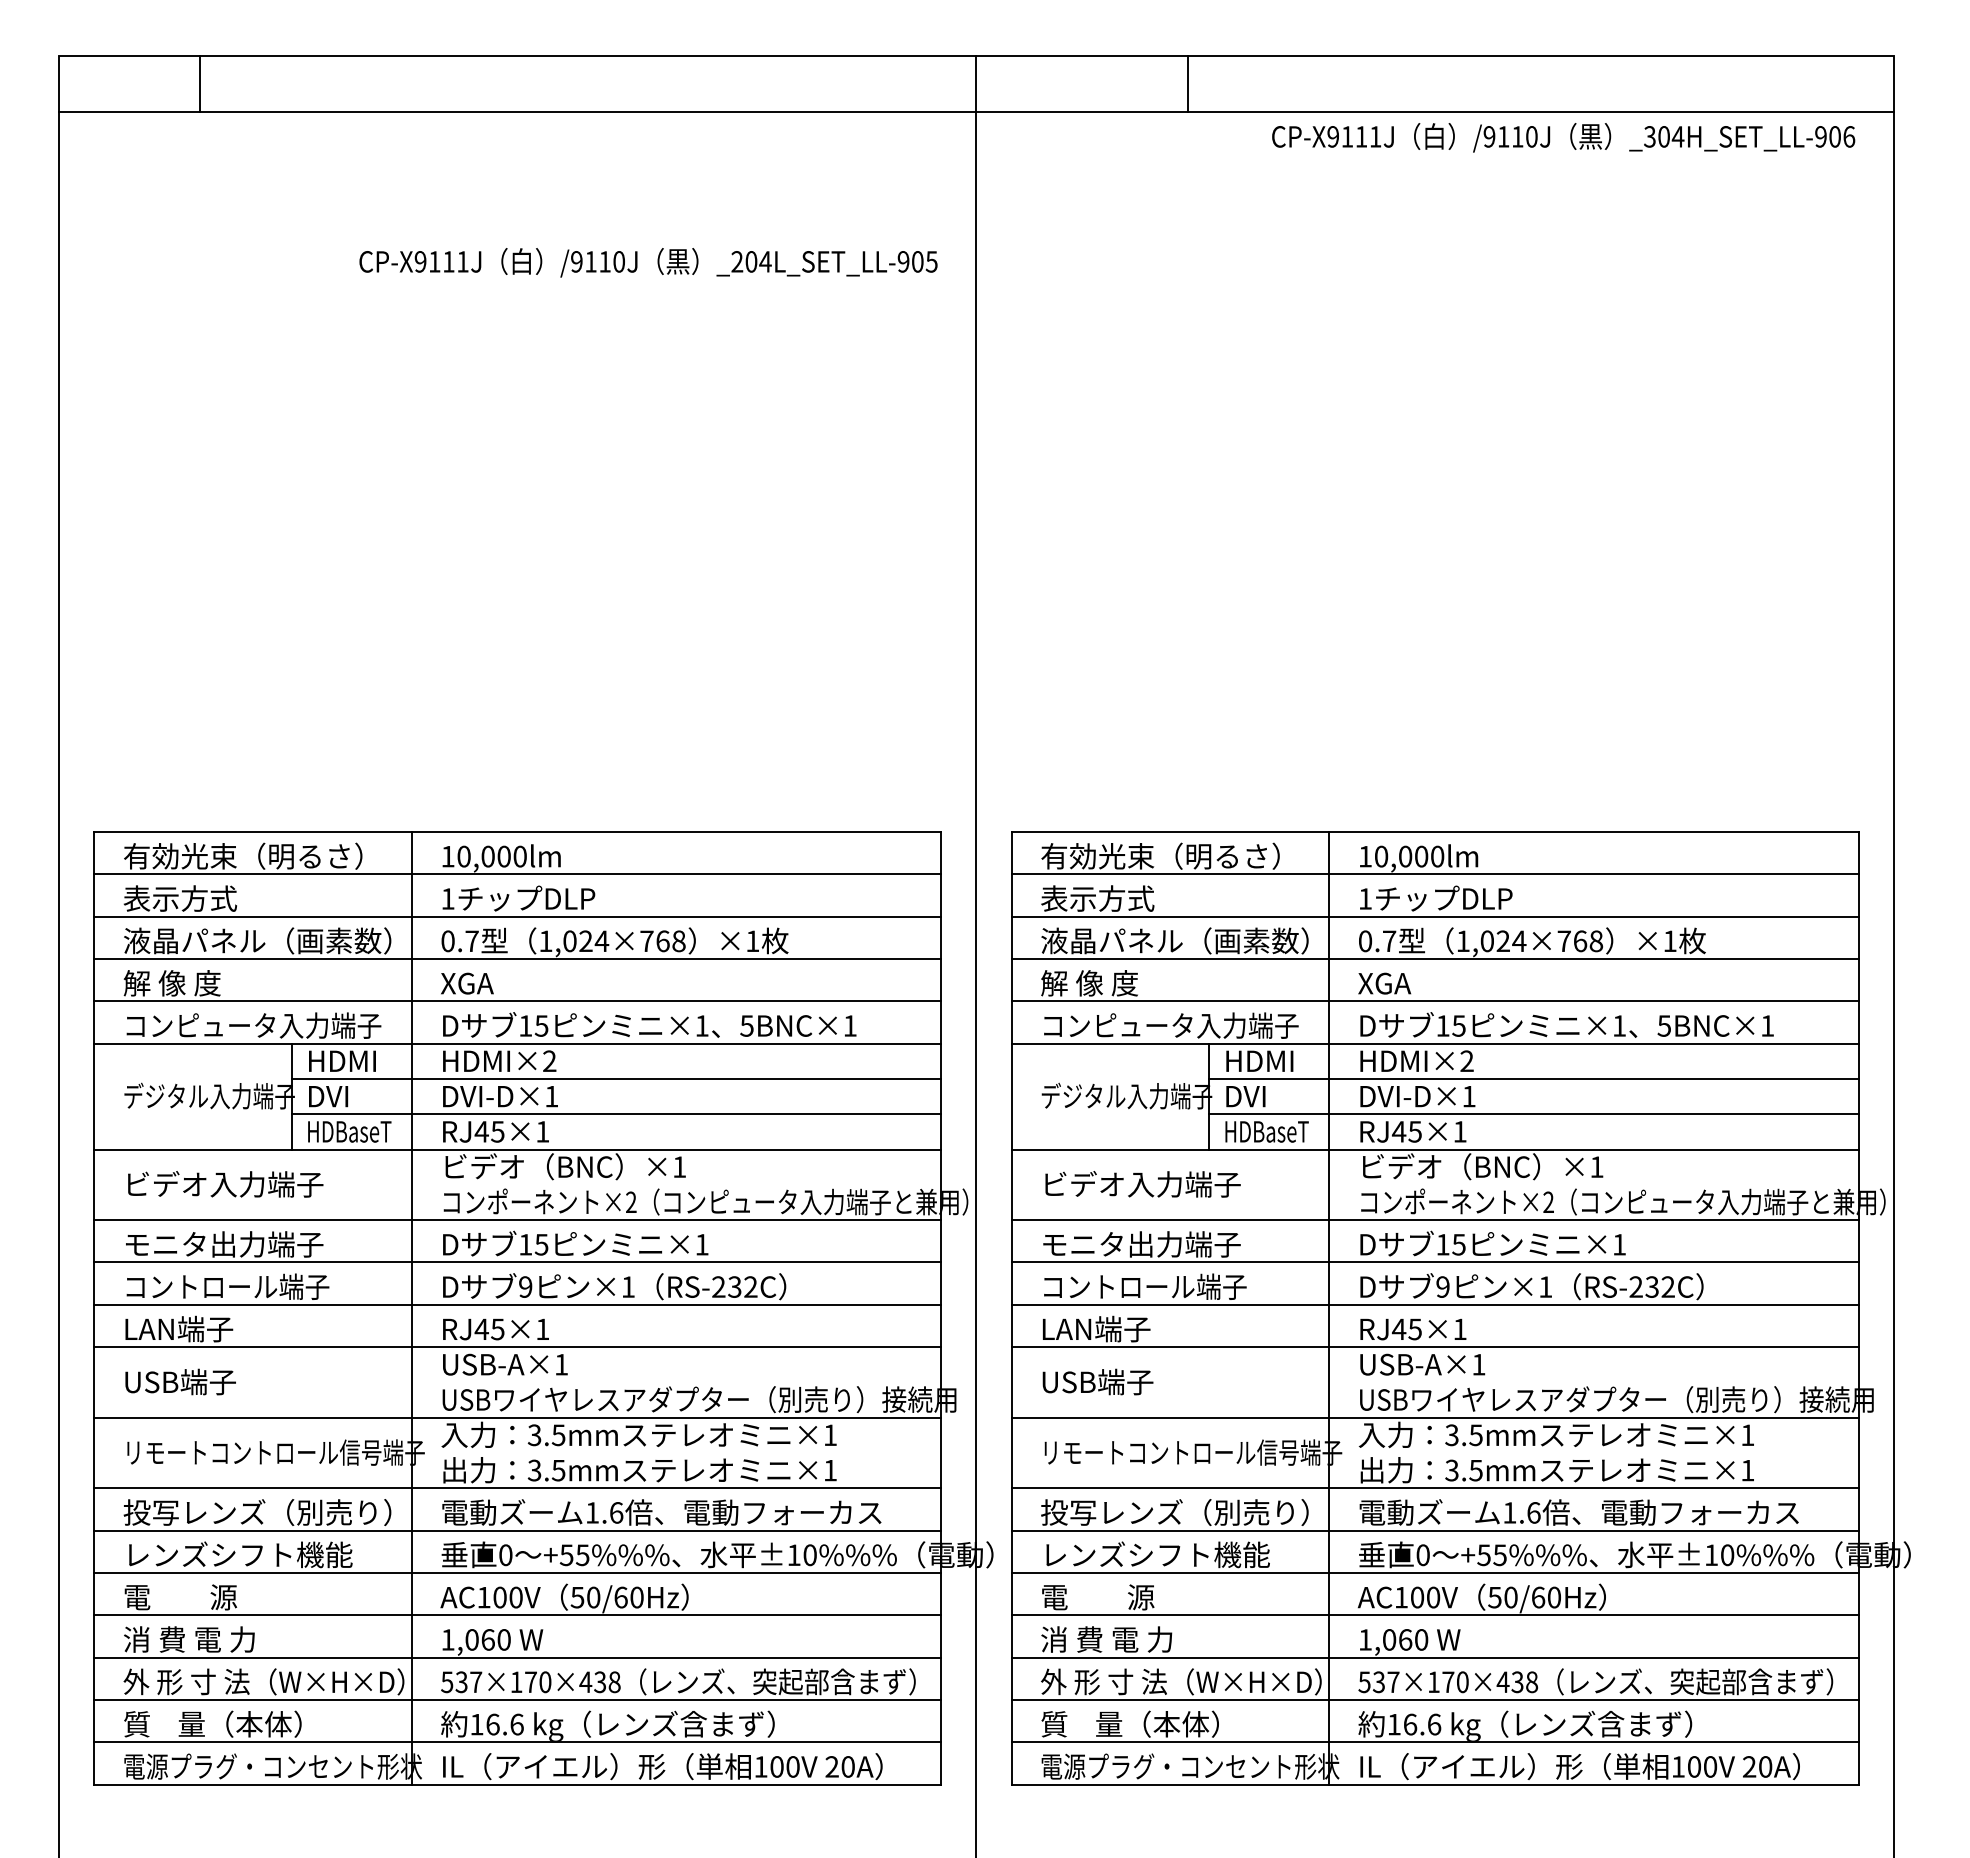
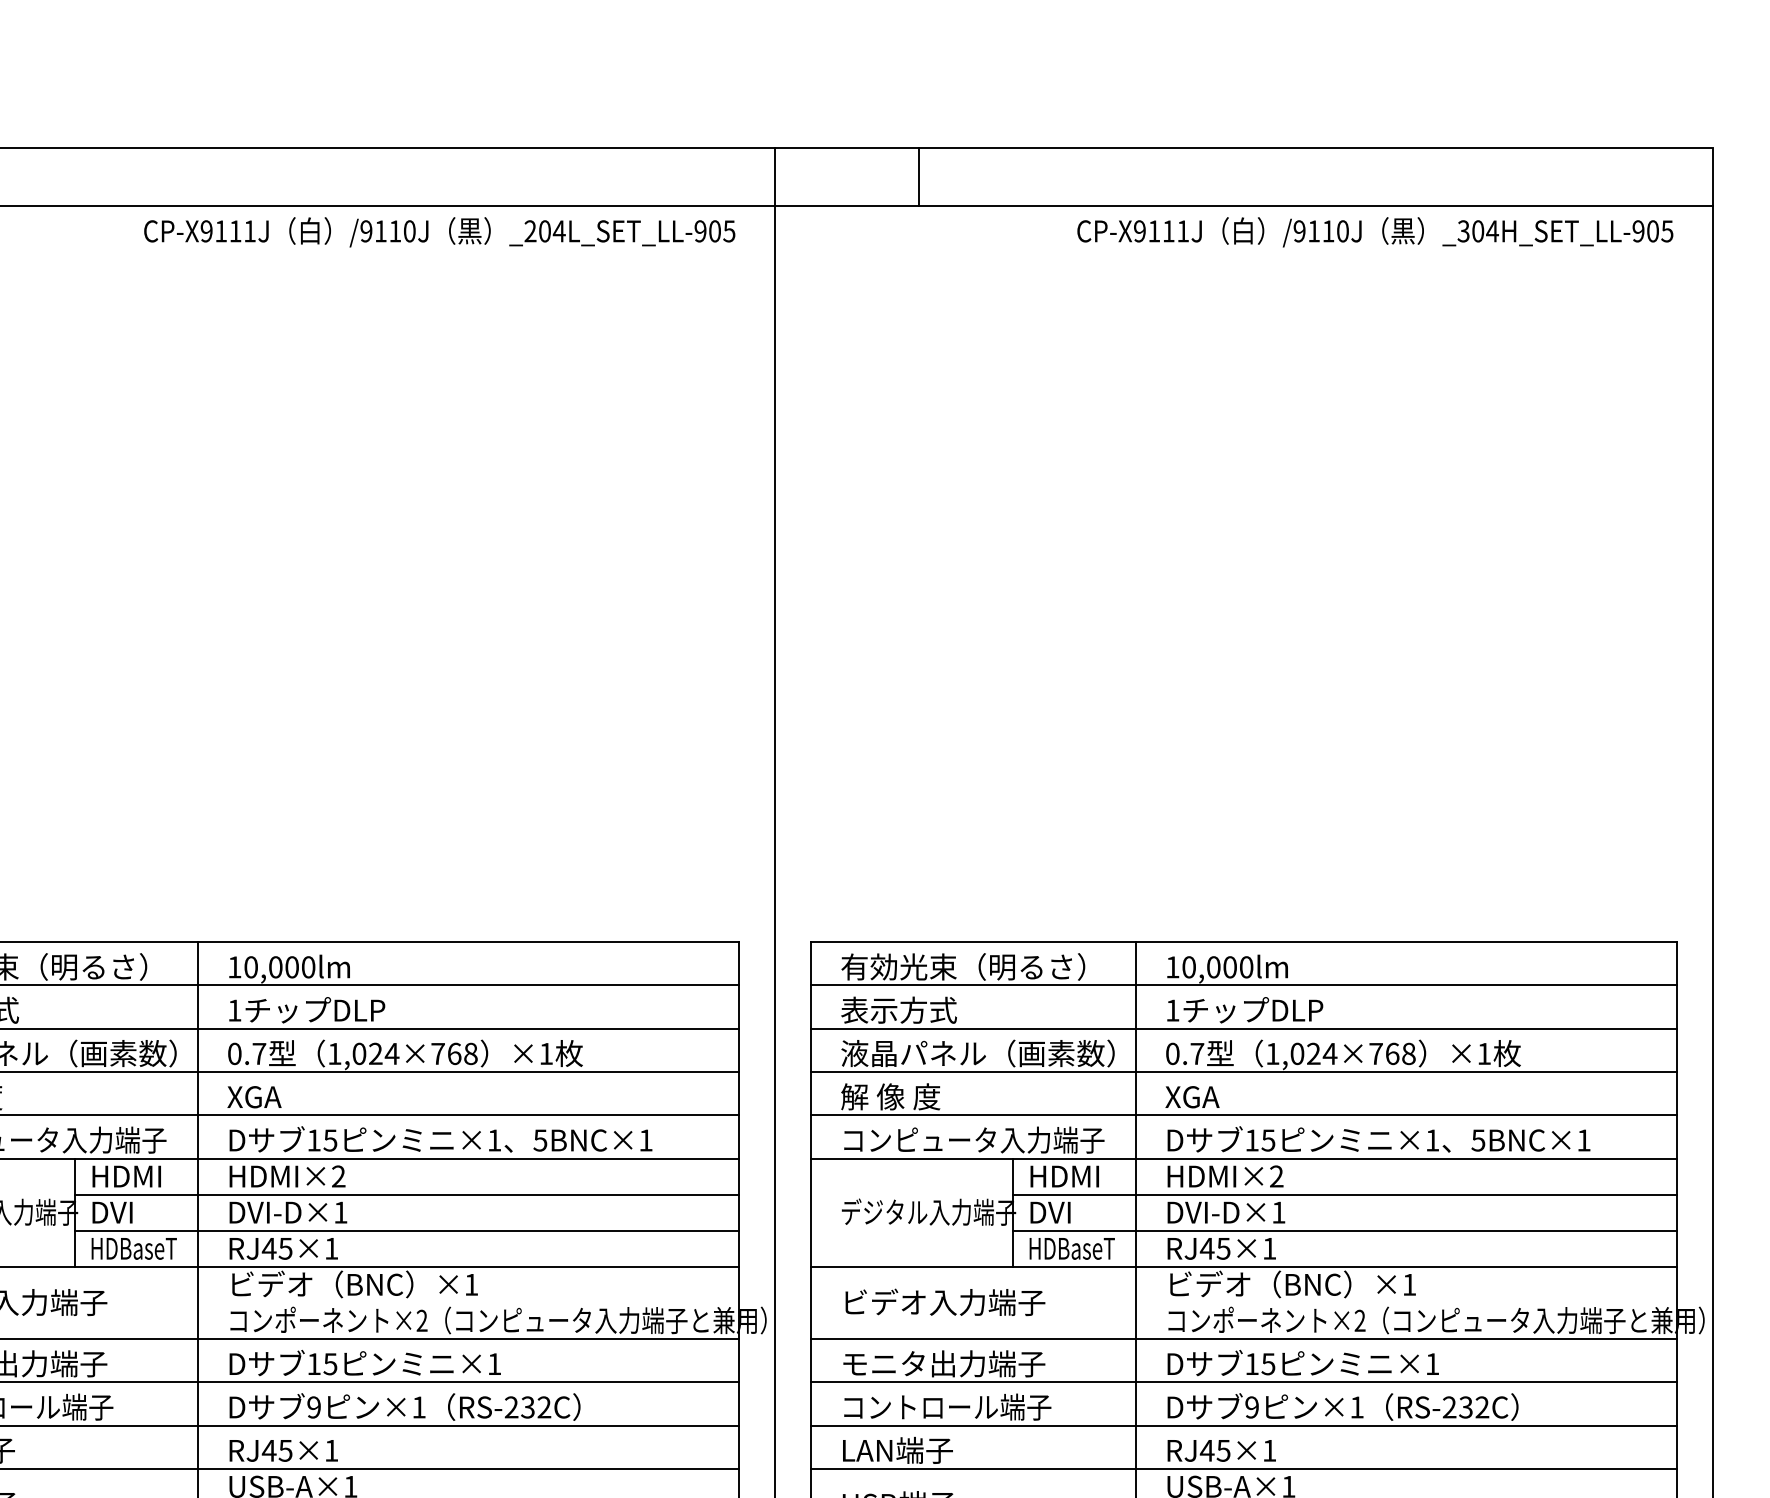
line: (1187, 83) -> (919, 176), moved
text: (1849, 136) -> (1667, 230), _304H_SET_LL-906 -> _304H_SET_LL-905
text: (648, 262) -> (439, 232), moved

